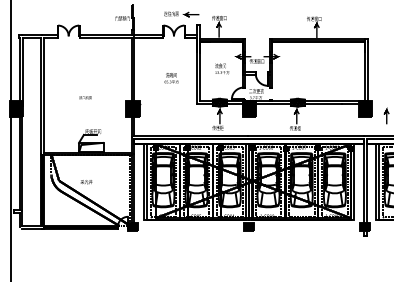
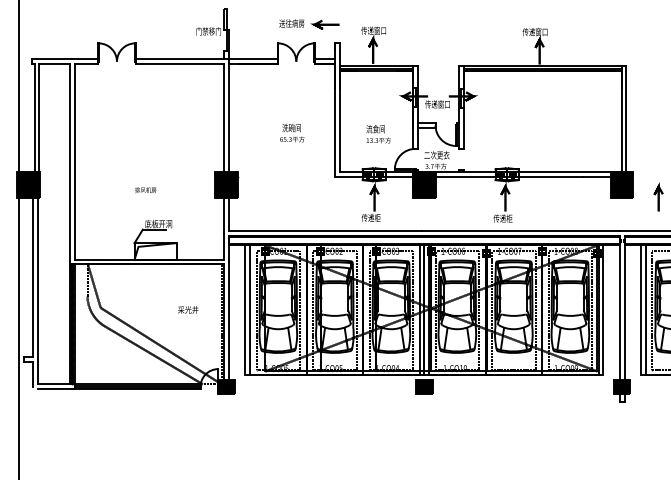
text: (222, 68) -> (378, 133), moved
text: (85, 97) -> (145, 189), moved
text: (86, 182) -> (188, 310), moved

